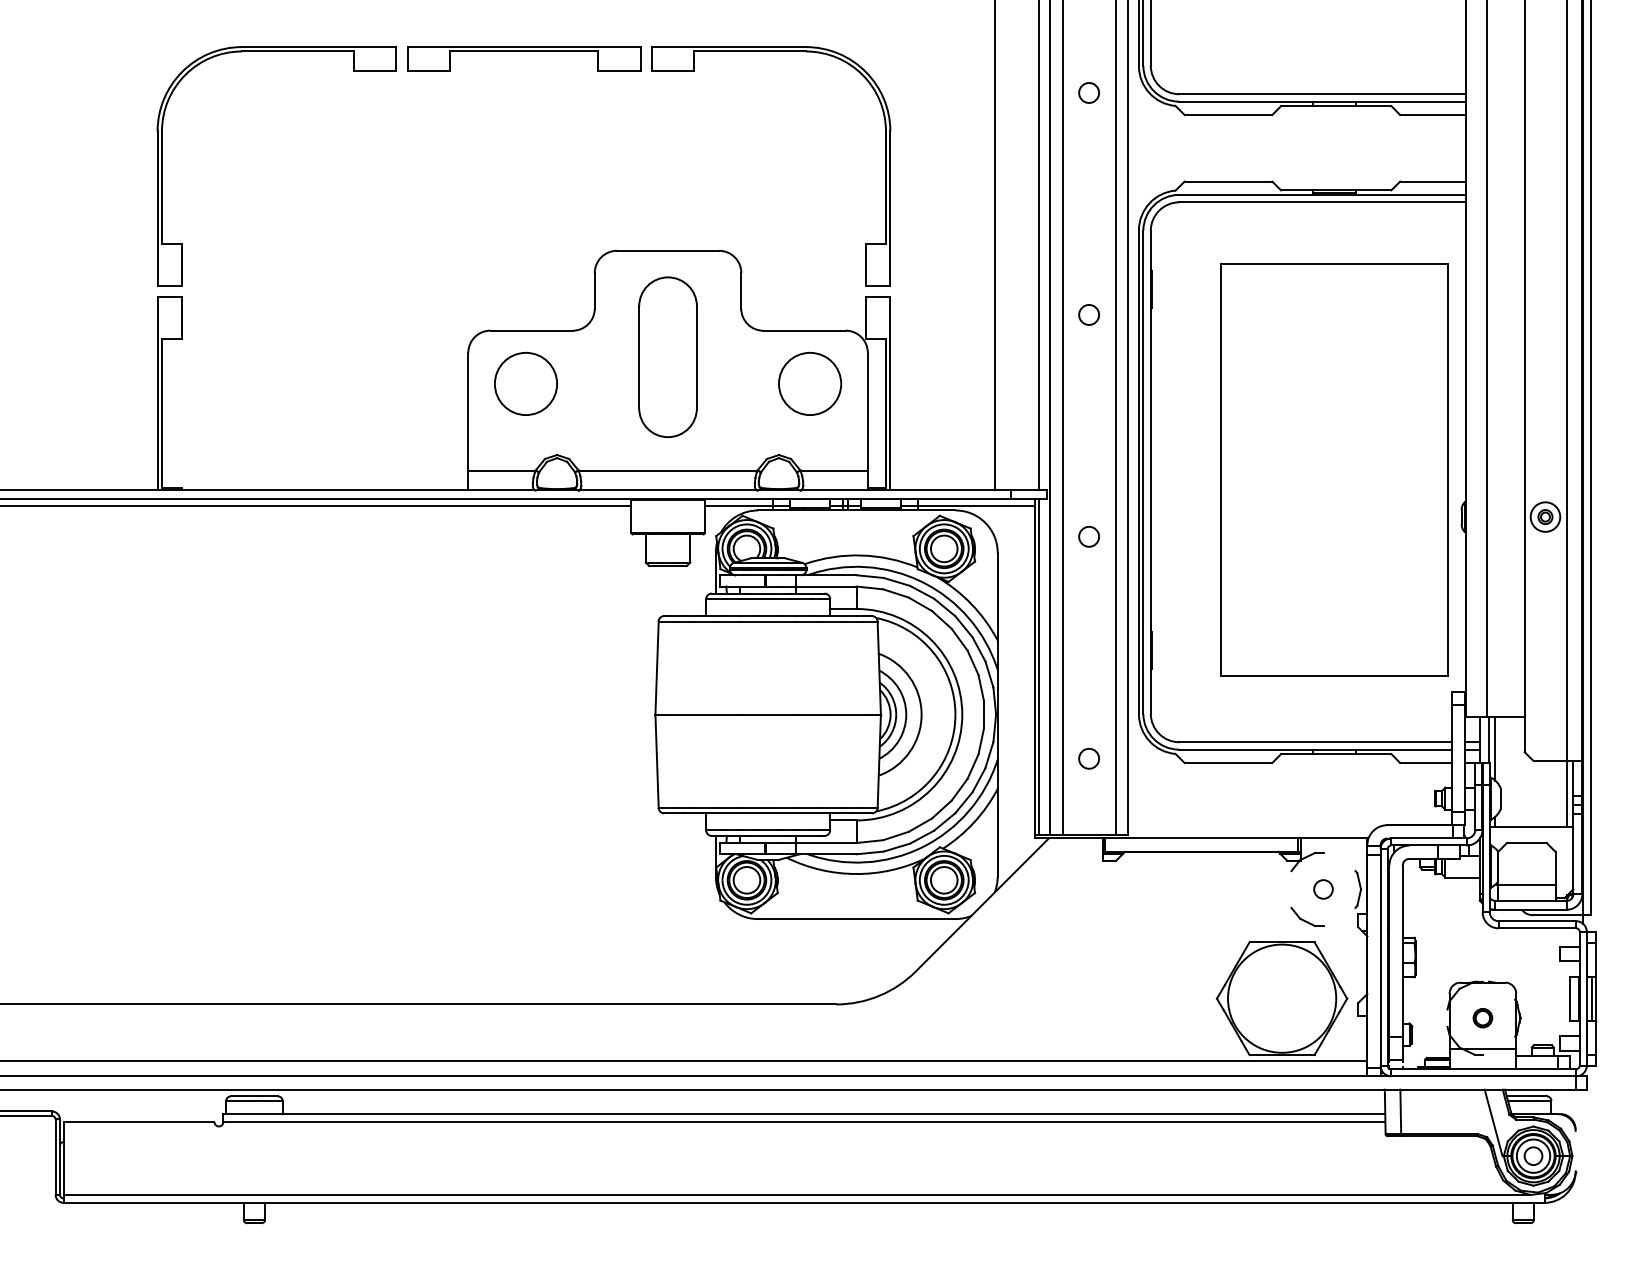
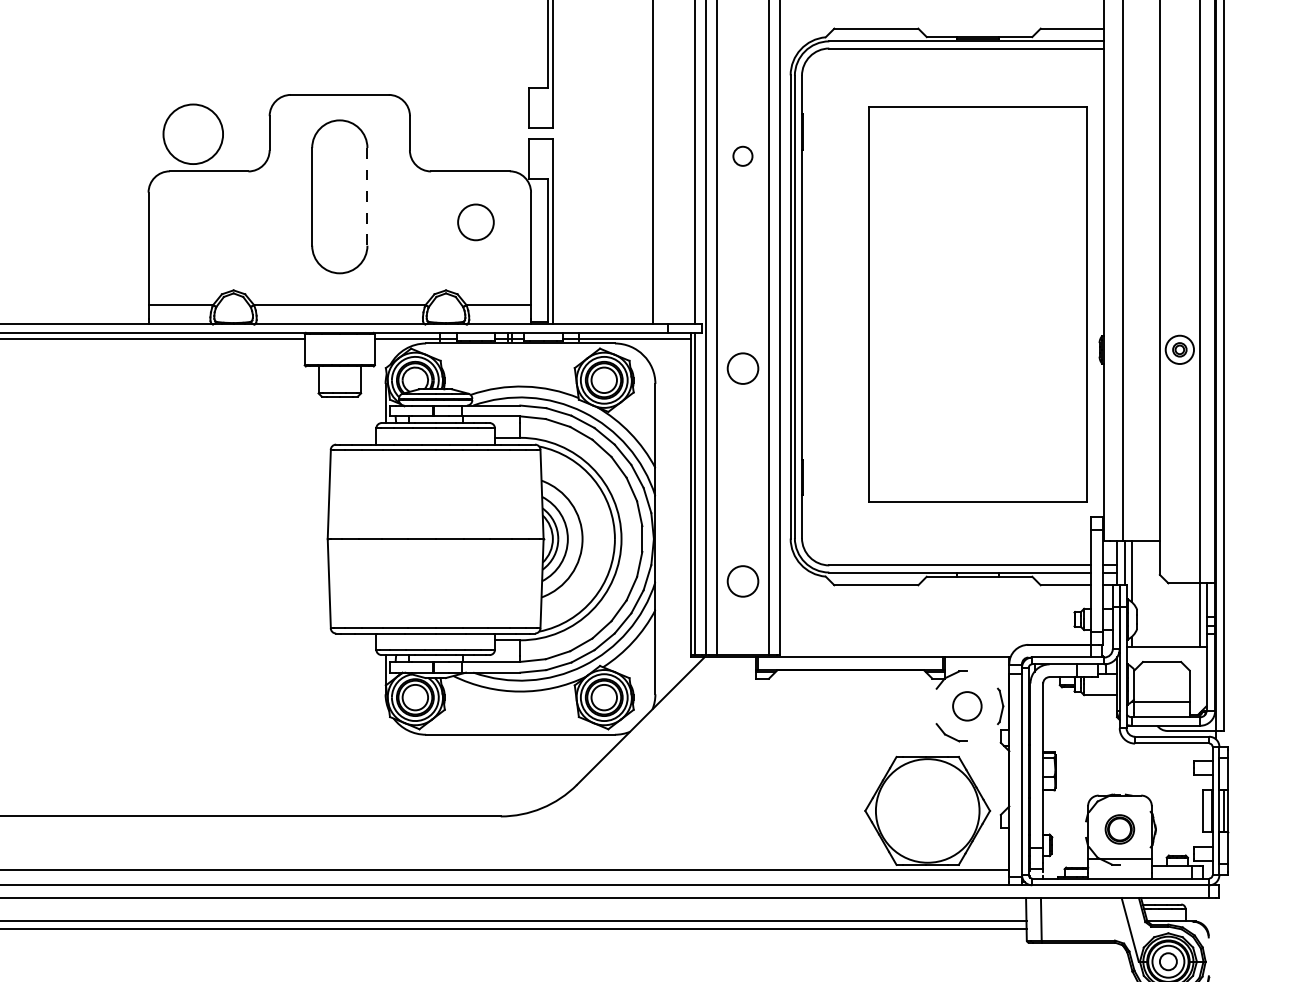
line: (696, 357) -> (367, 197), solid -> dashed
circle: (525, 383) -> (192, 133), moved
circle: (810, 383) -> (476, 221), size x0.6
circle: (1088, 536) -> (742, 368), size x1.6
circle: (1088, 758) -> (742, 580), size x1.6
circle: (1323, 889) -> (967, 706), size x1.6
part: (1482, 1018) -> (1119, 829), size x1.6

